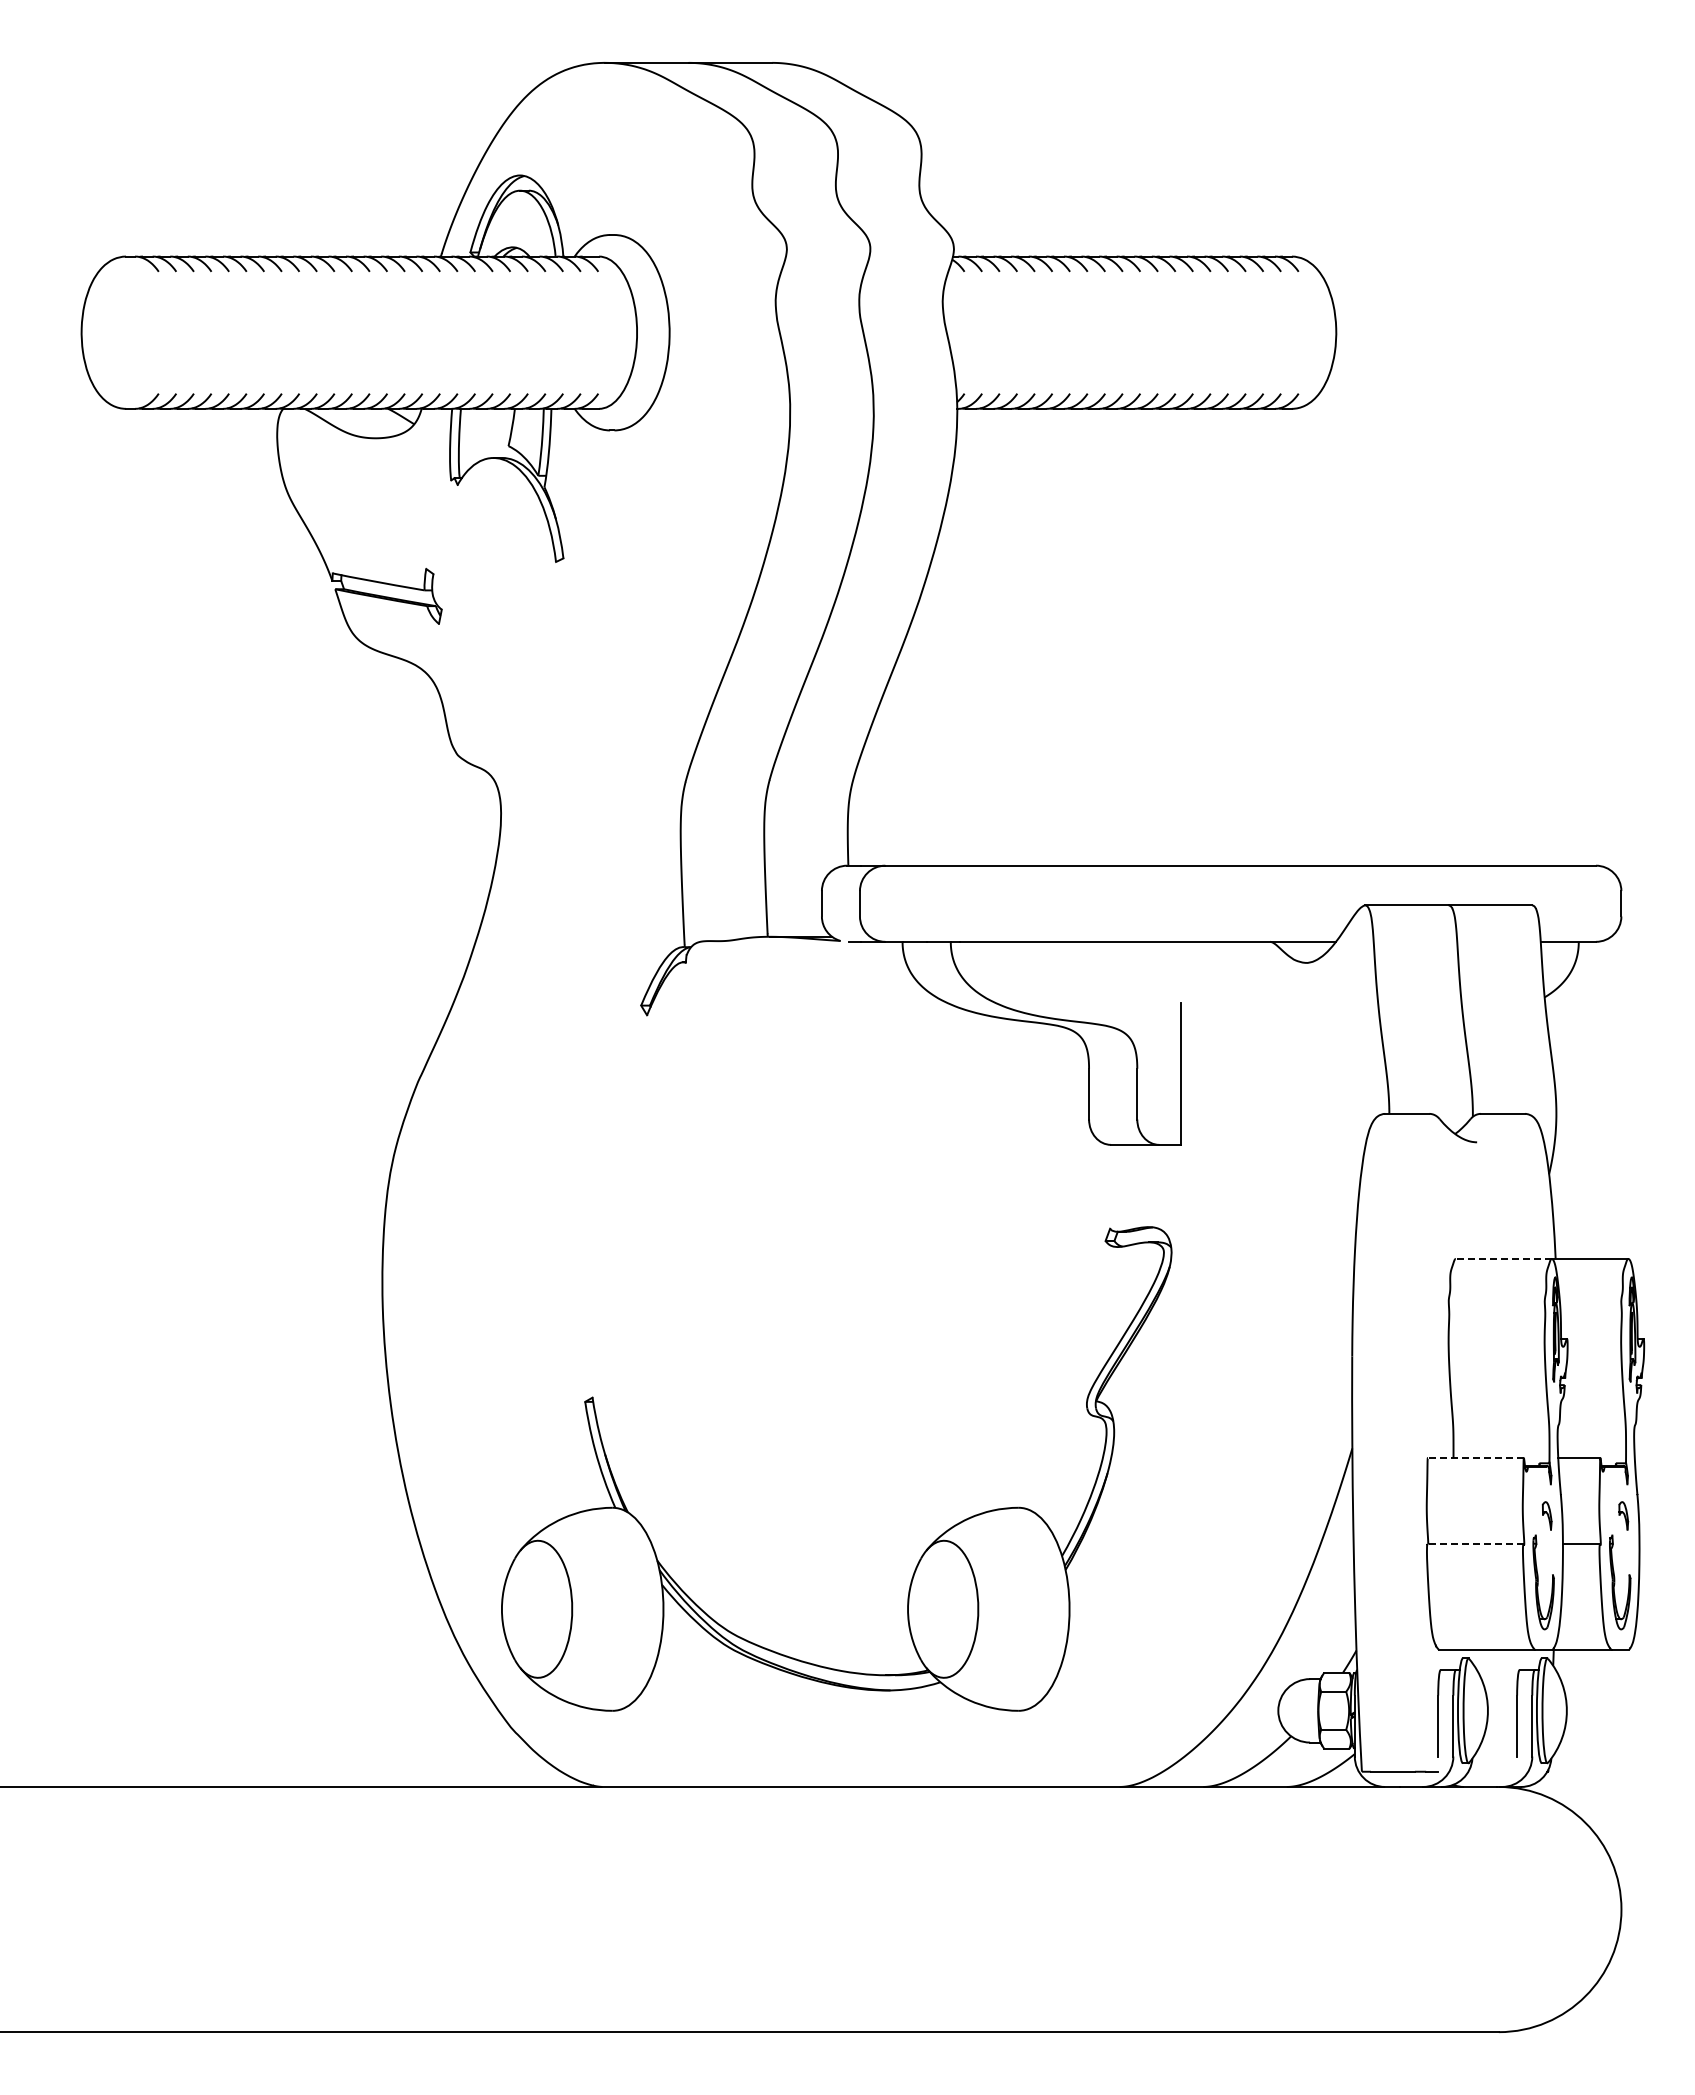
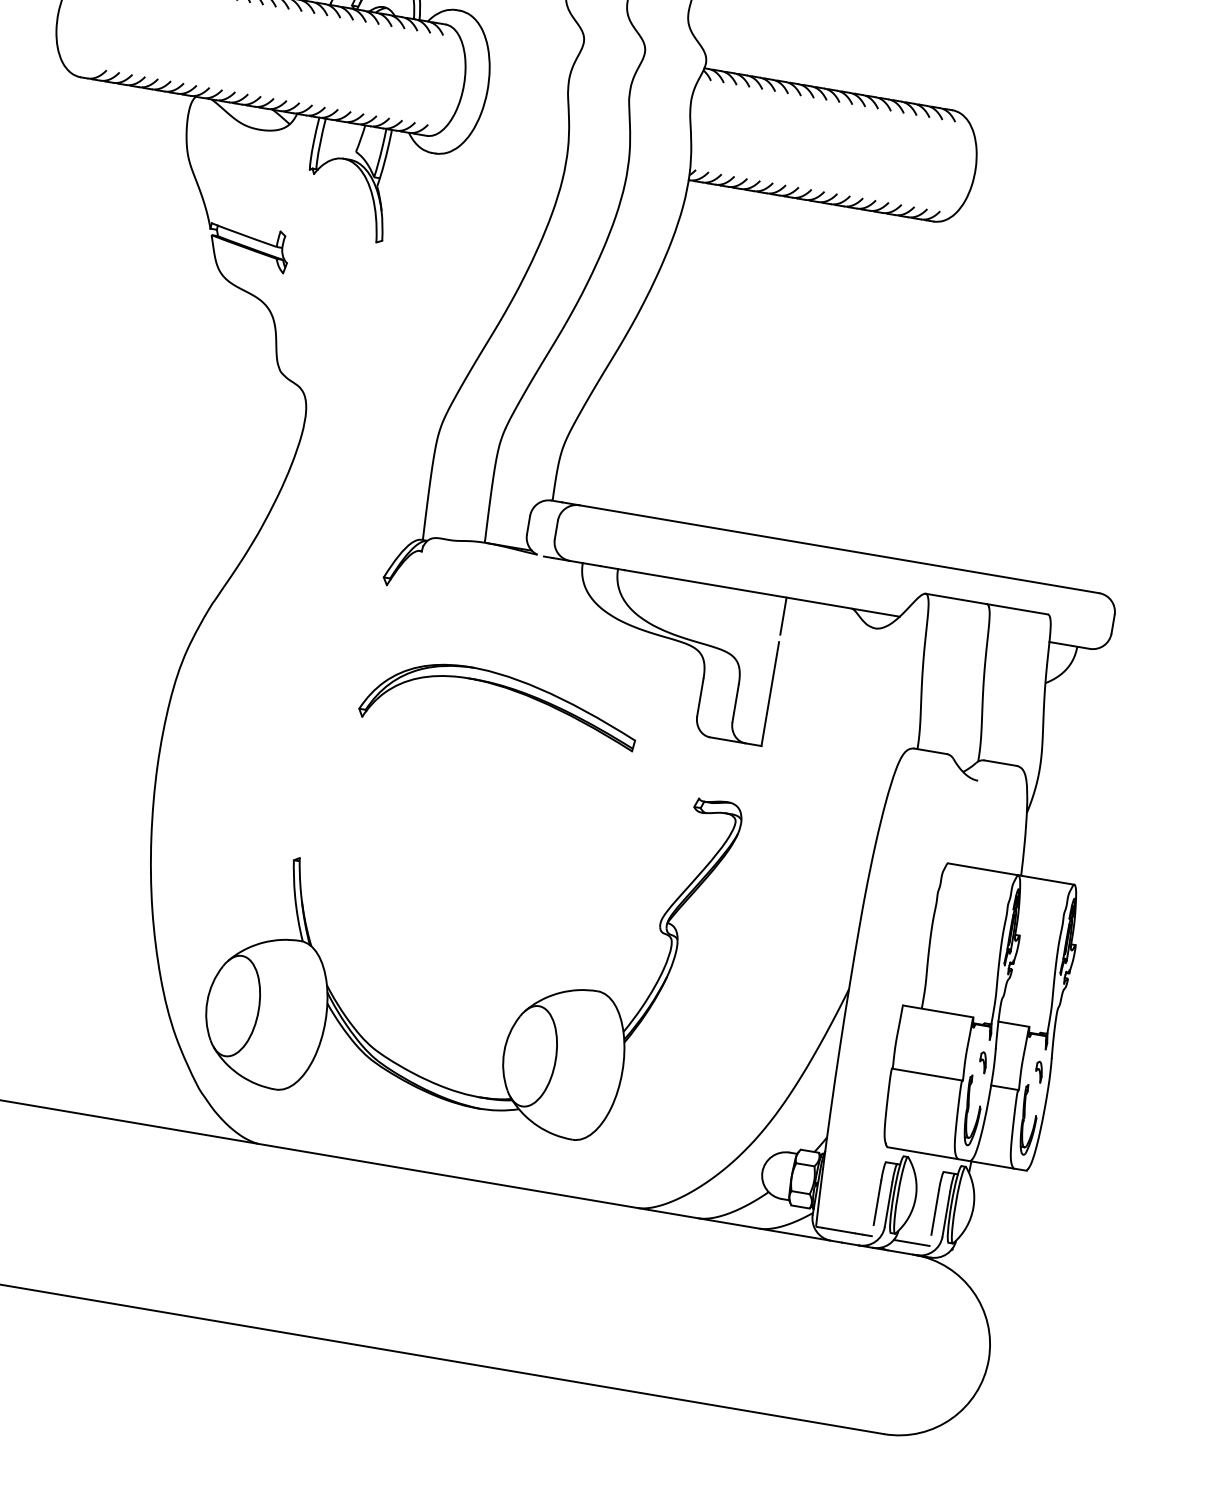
line: (1181, 966) -> (783, 615), added
part: (830, 1126) -> (507, 689), added
line: (1503, 1258) -> (983, 868), dashed -> solid
line: (1475, 1458) -> (937, 1011), dashed -> solid
line: (1475, 1544) -> (927, 1074), dashed -> solid
line: (1492, 1771) -> (911, 1242), added

